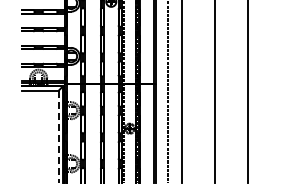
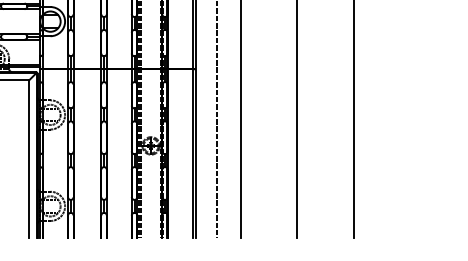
line: (58, 136) -> (28, 159), dashed -> solid

